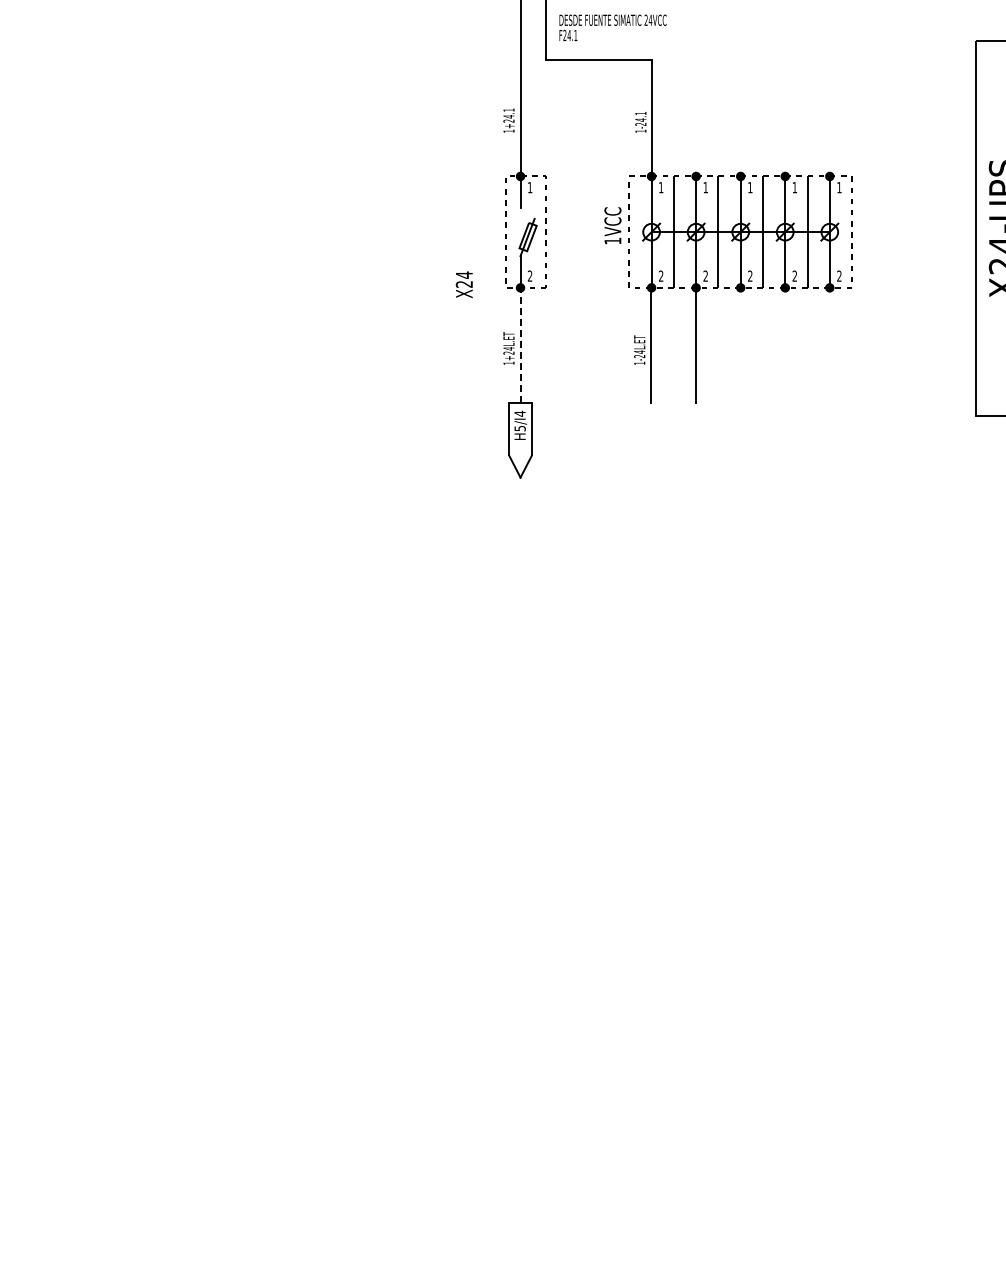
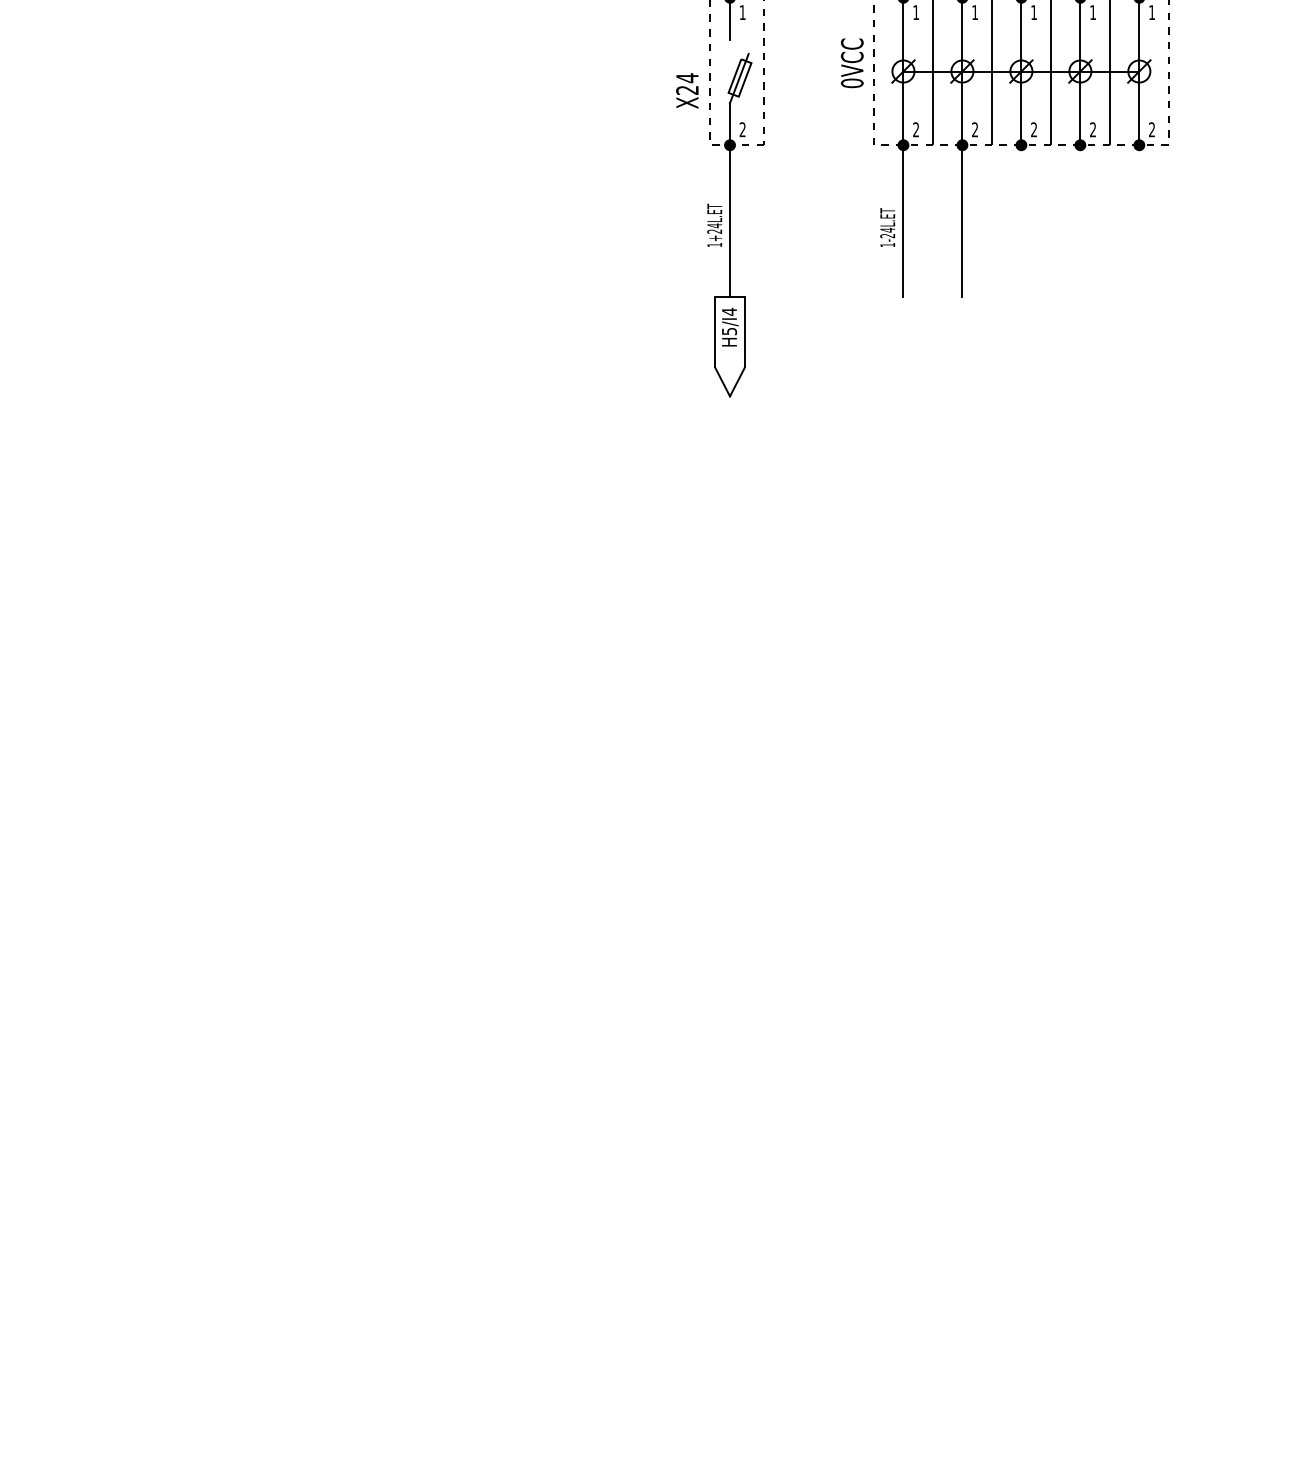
text: (612, 240) -> (851, 82), 1VCC -> 0VCC
text: (463, 284) -> (686, 90), moved
line: (520, 345) -> (729, 221), dashed -> solid

